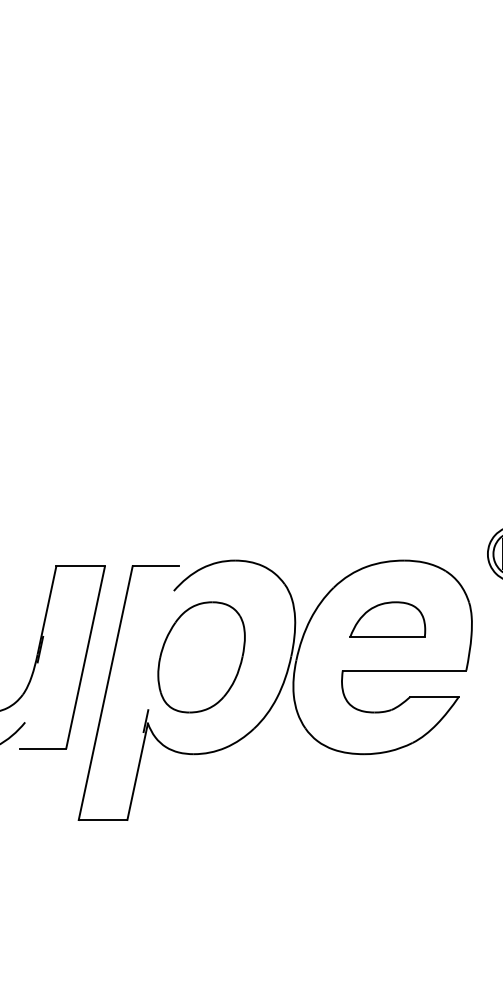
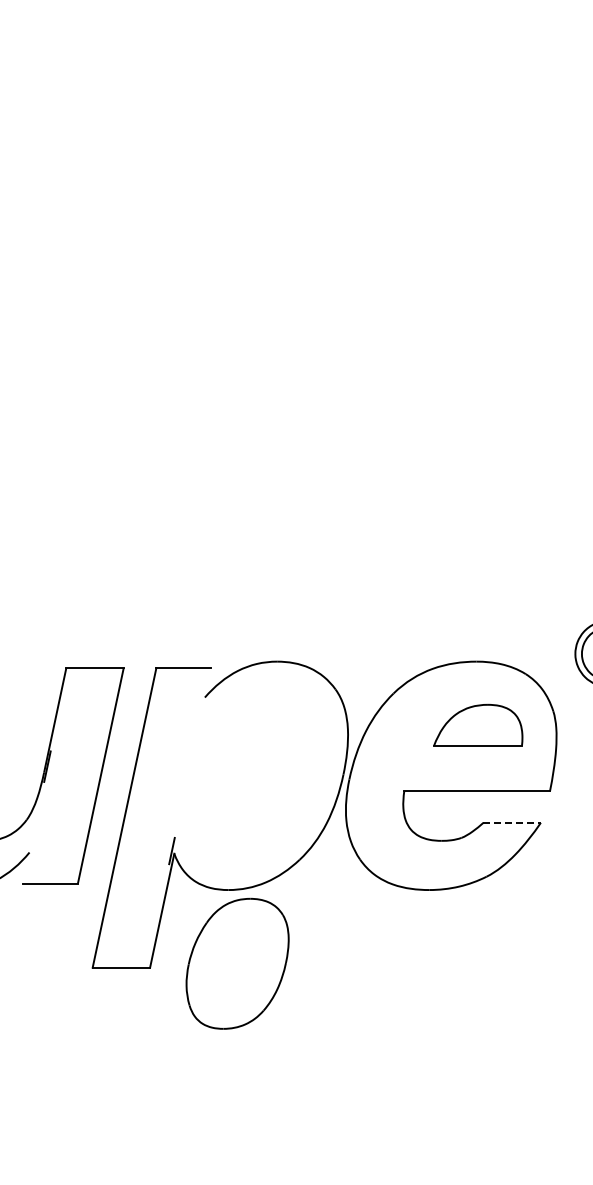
part: (387, 618) -> (478, 724), moved
part: (201, 657) -> (237, 963), moved
line: (434, 696) -> (512, 822), solid -> dashed

